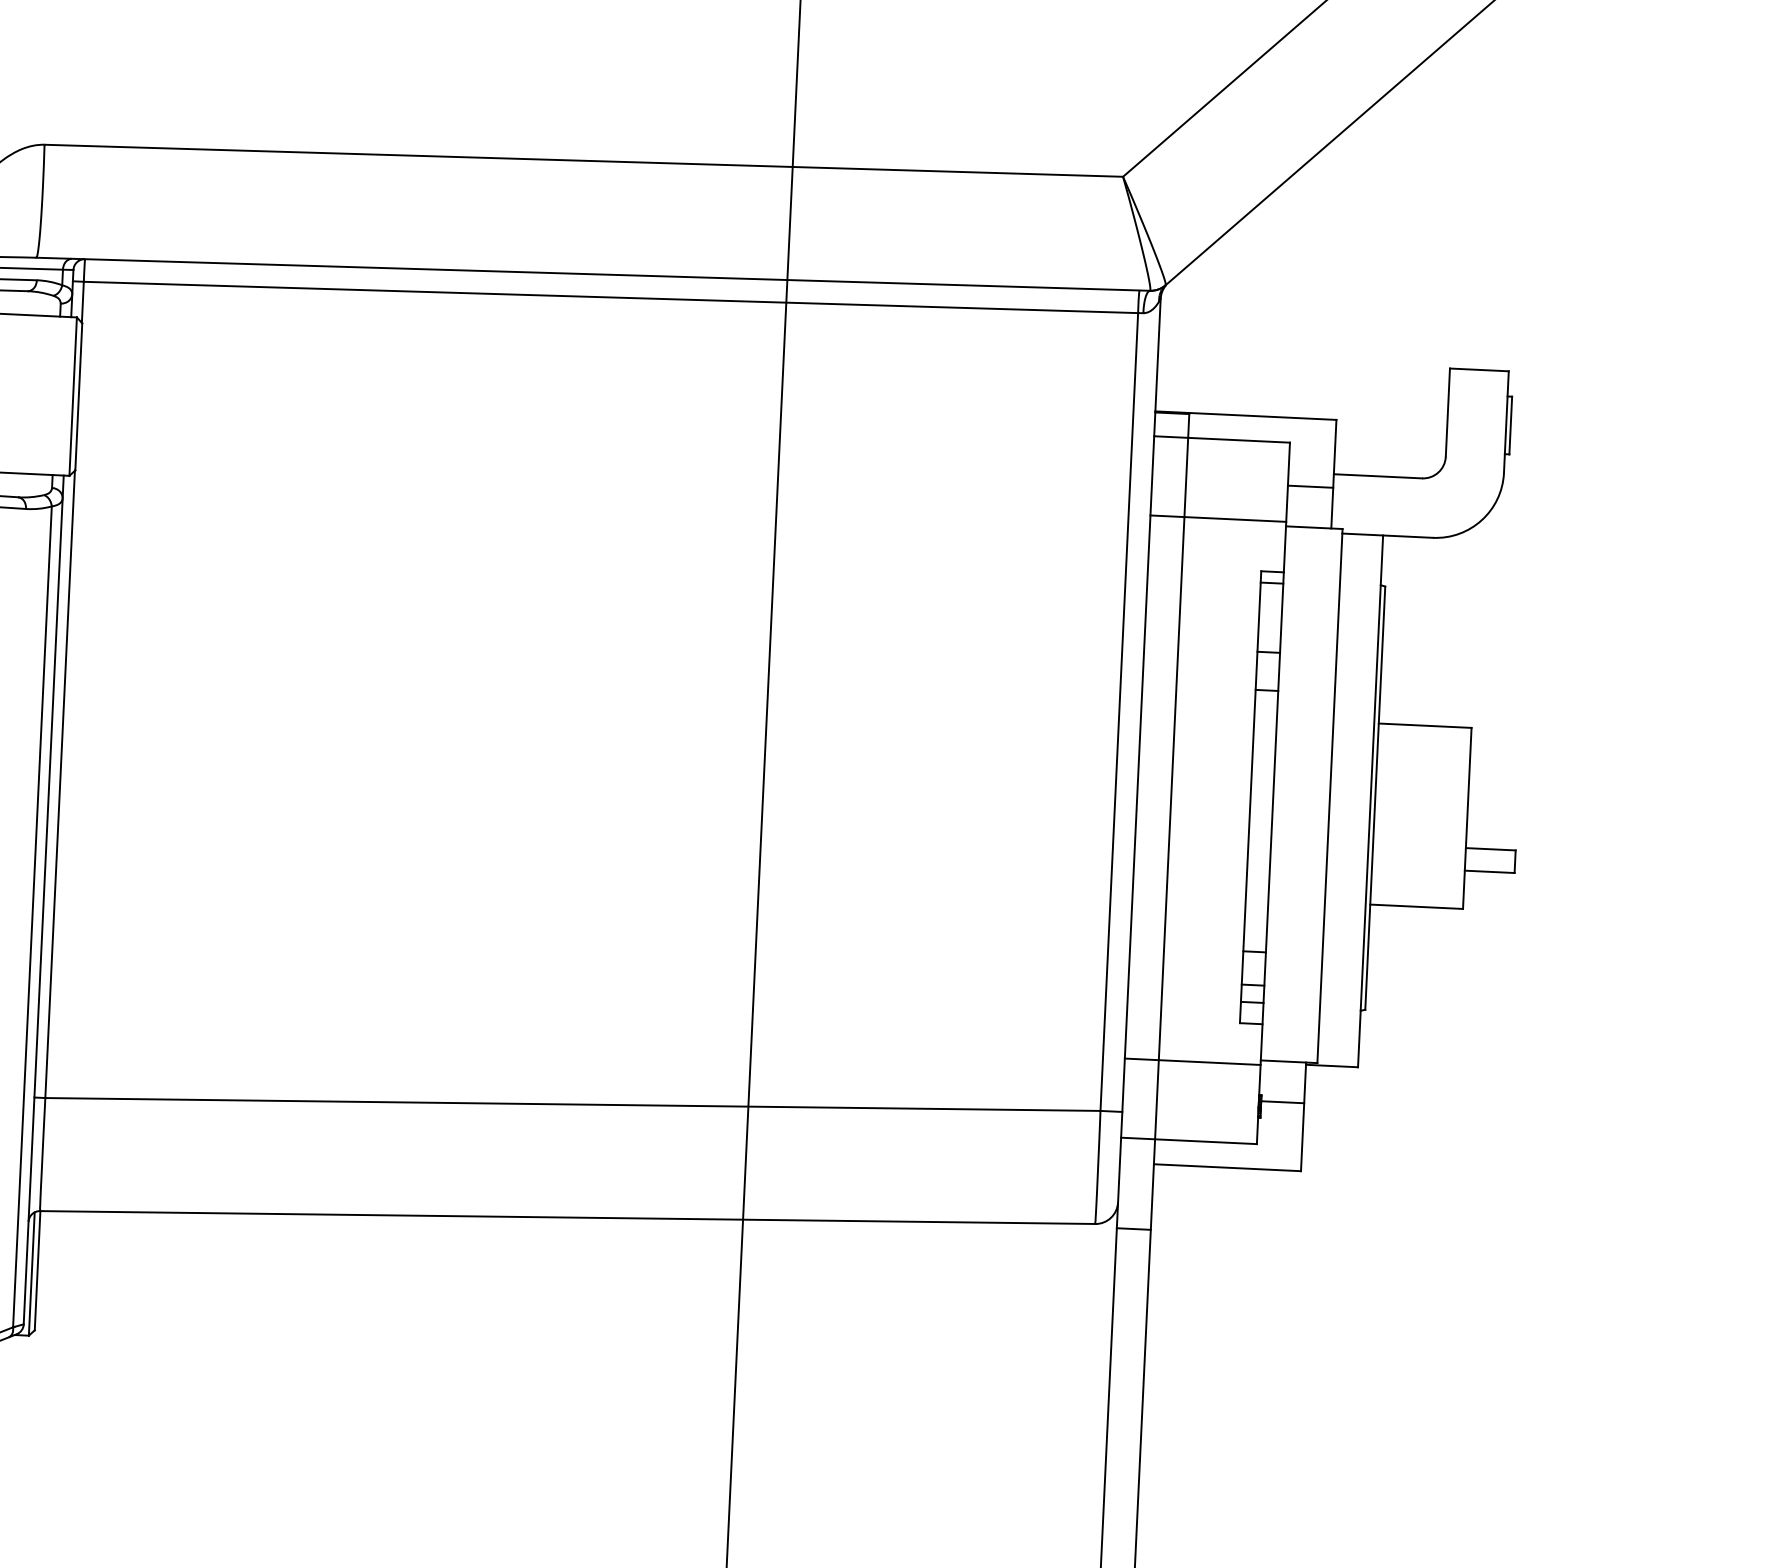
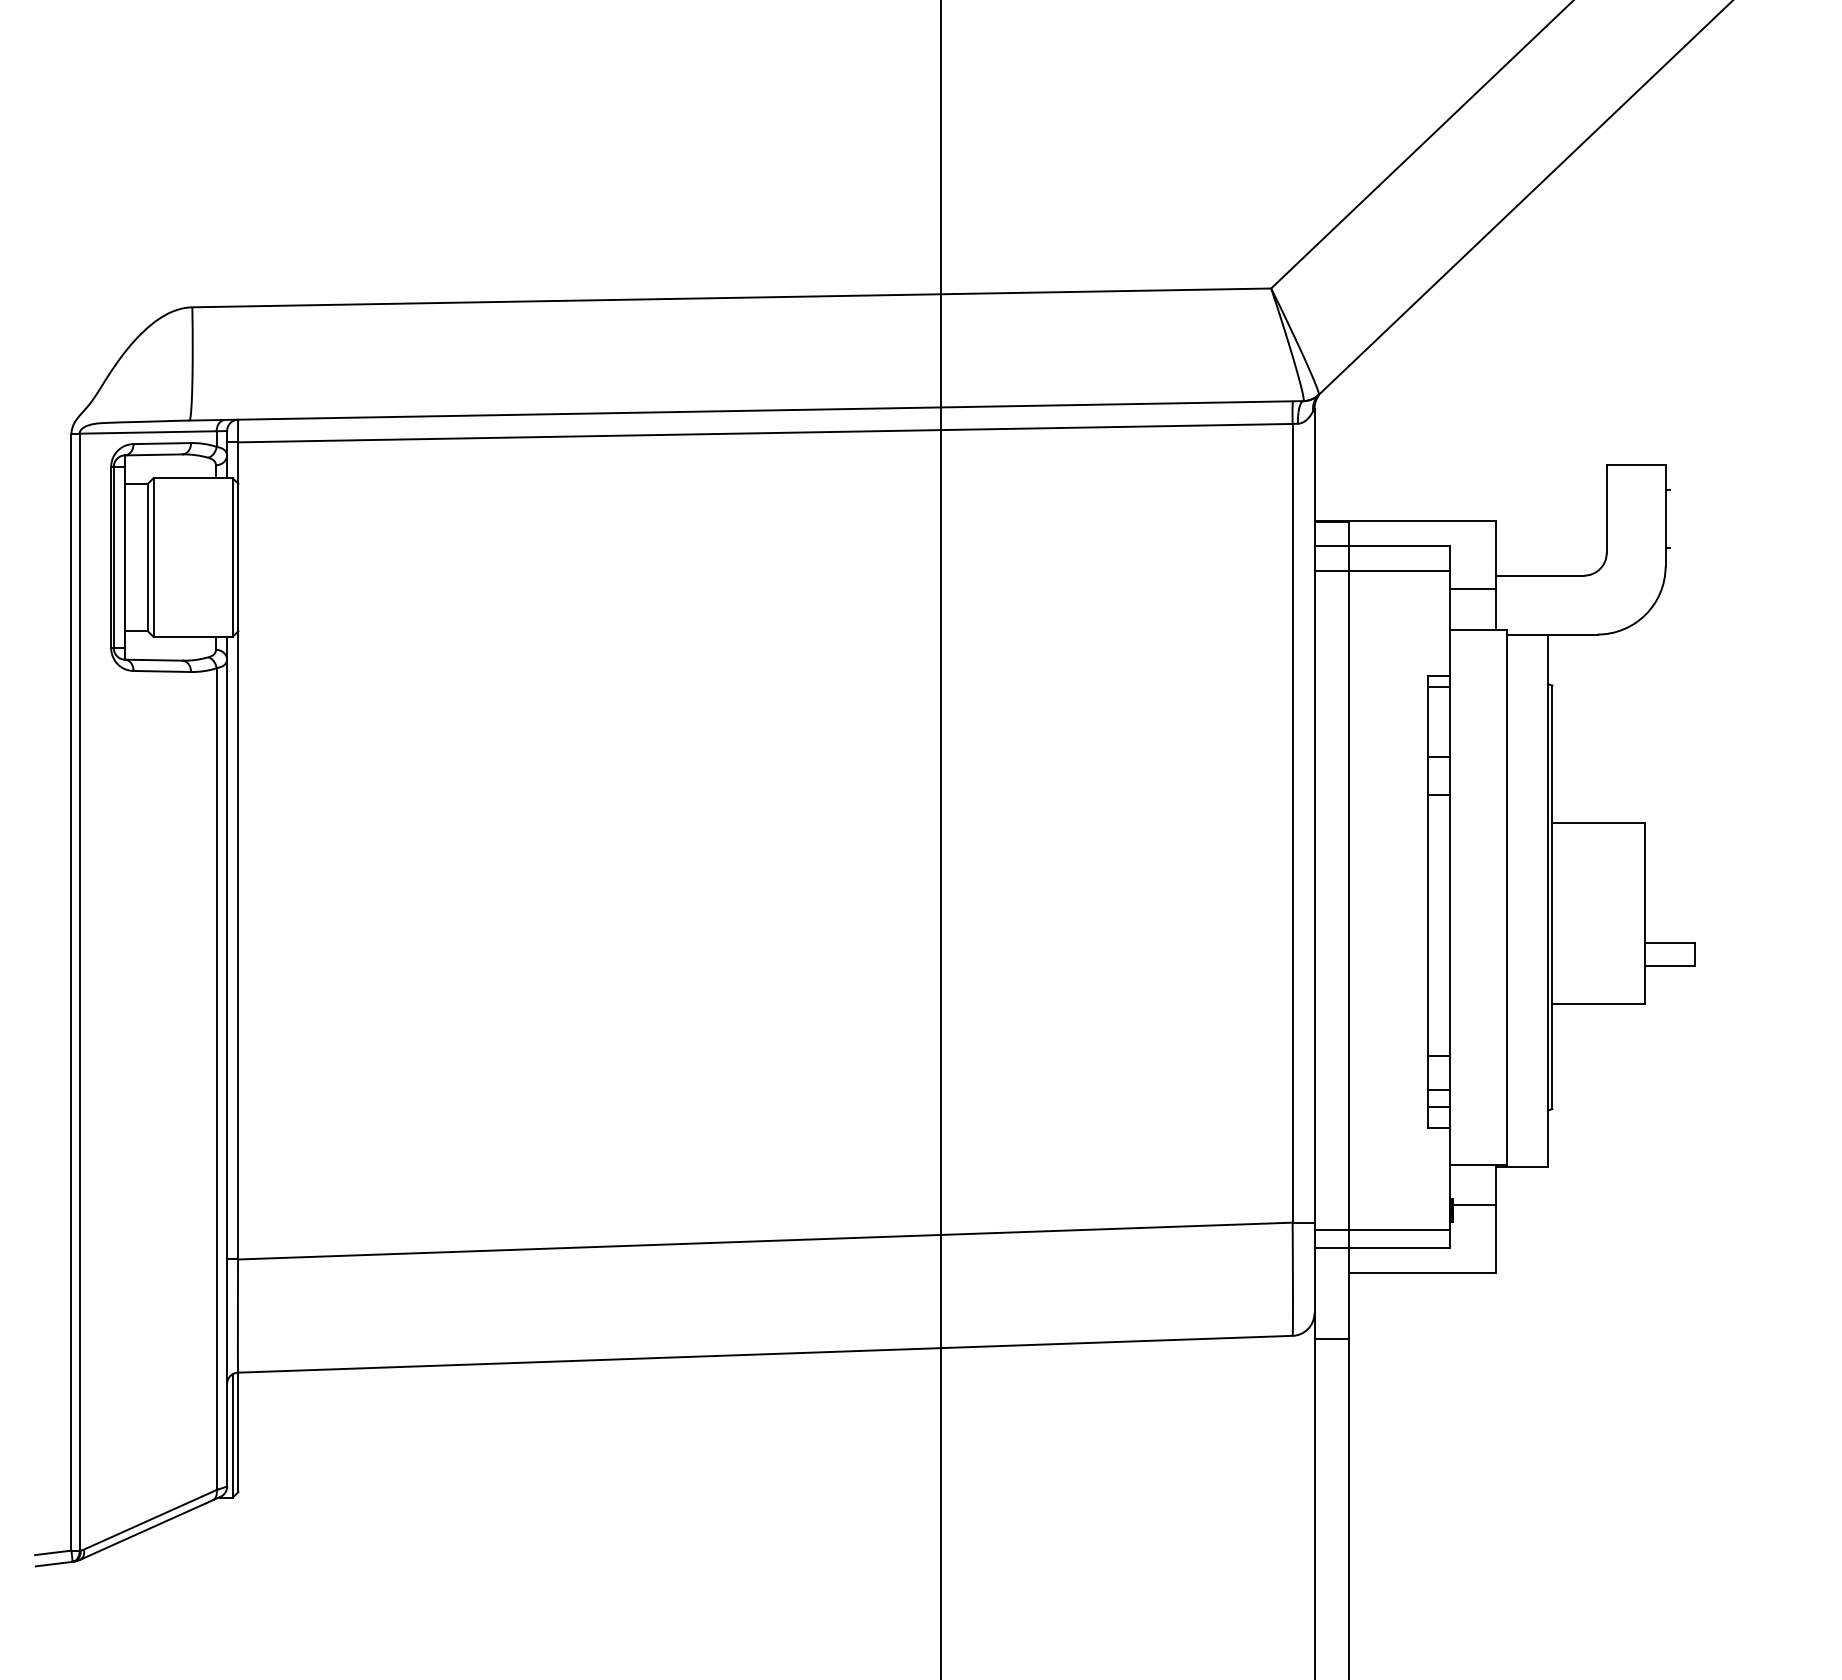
line: (1511, 425) -> (1670, 518), removed
line: (1218, 518) -> (1382, 570), moved
line: (1192, 1062) -> (1382, 1230), moved

